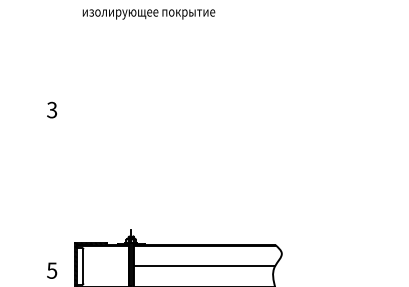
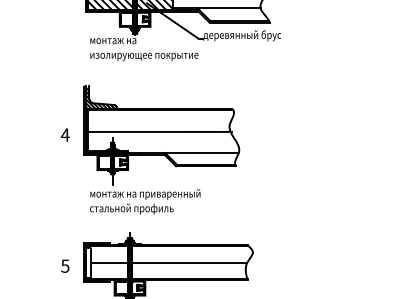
text: (51, 109) -> (64, 134), 3 -> 4
part: (169, 127) -> (161, 149), added
line: (103, 266) -> (107, 262), added

